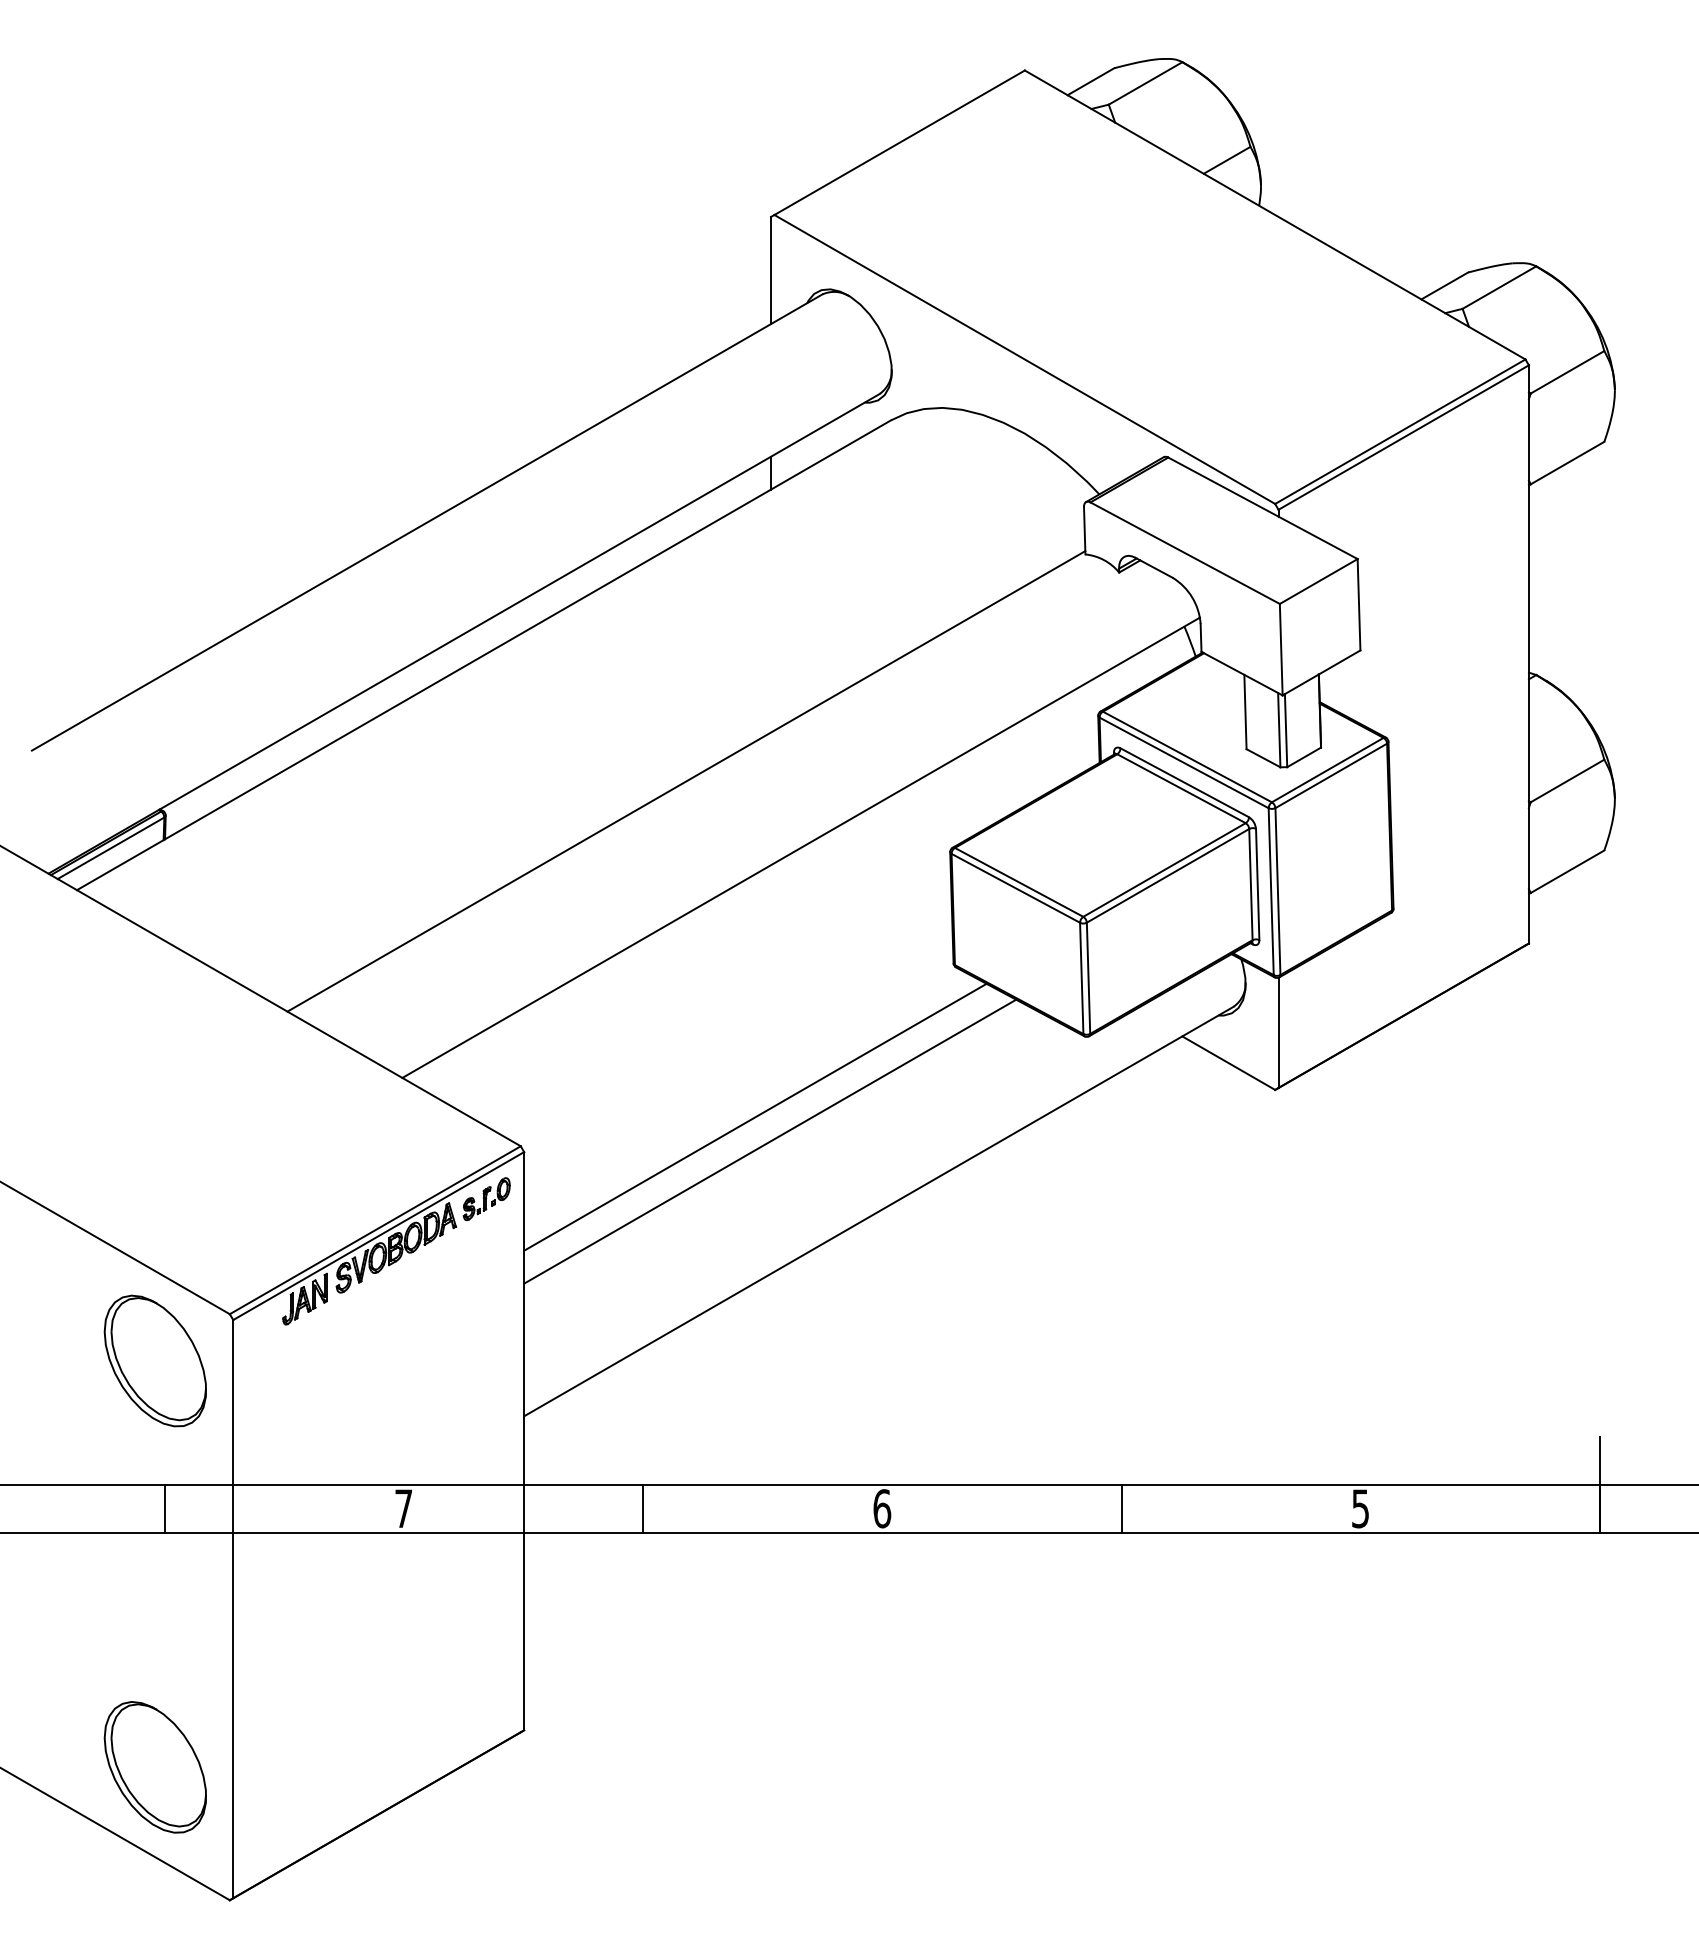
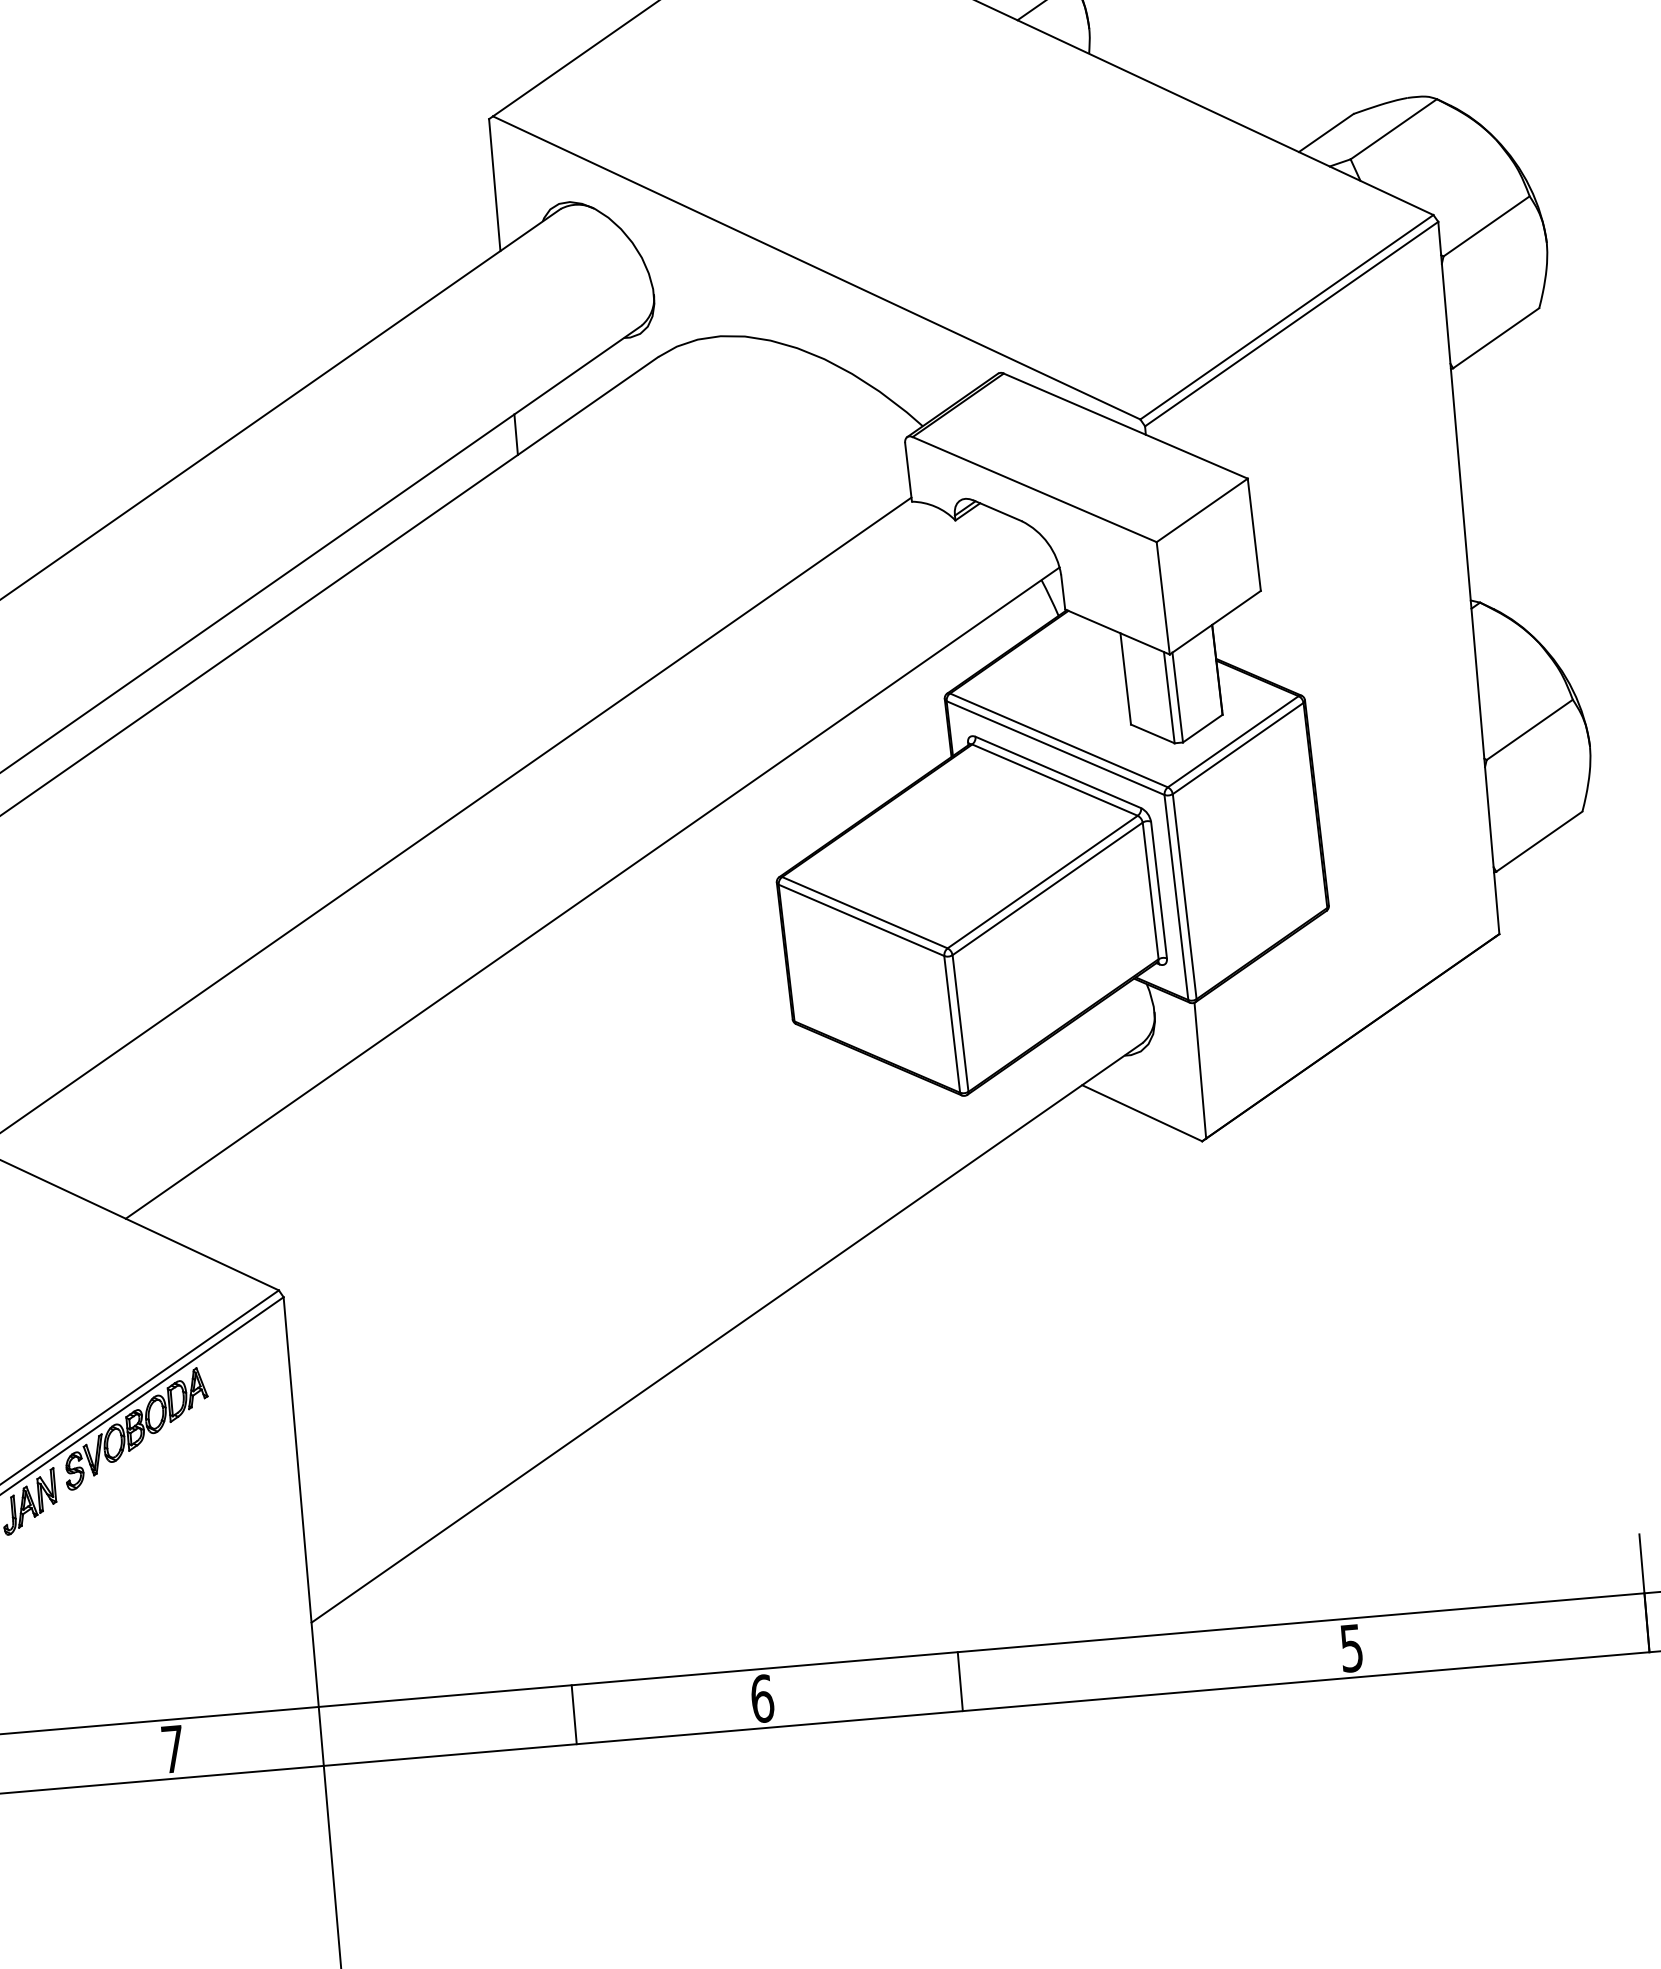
line: (755, 1116) -> (564, 1228), removed
line: (770, 1141) -> (585, 1258), removed
part: (486, 1199) -> (242, 1359), removed
line: (643, 1508) -> (574, 1714), moved
line: (1121, 1508) -> (959, 1681), moved

